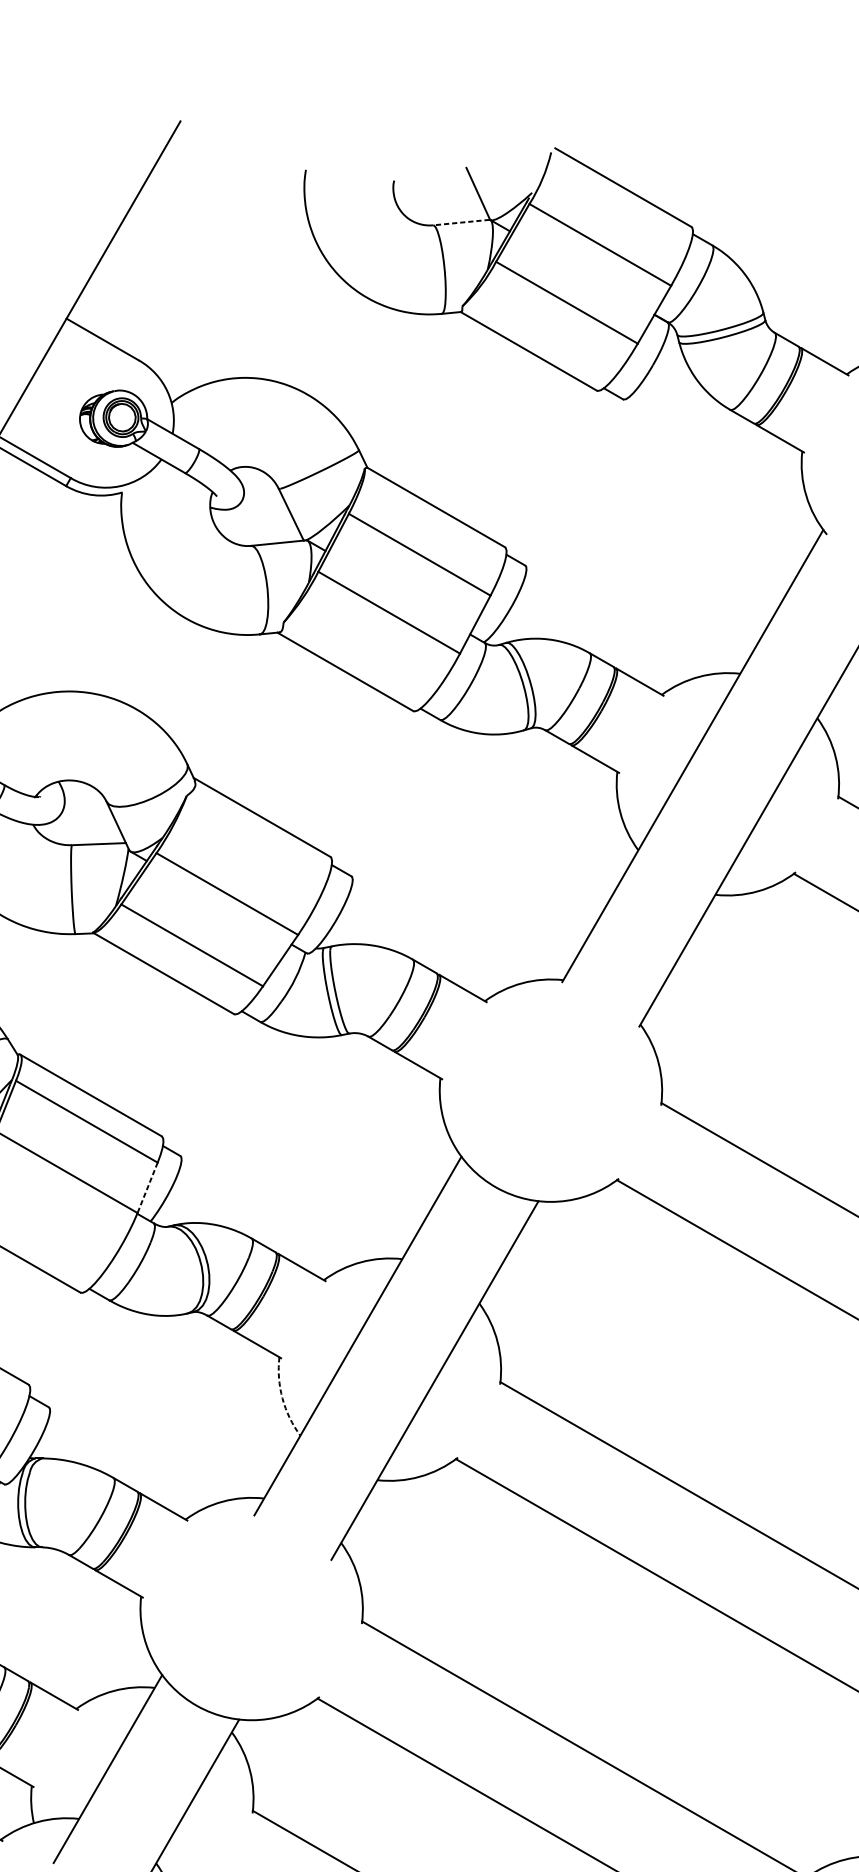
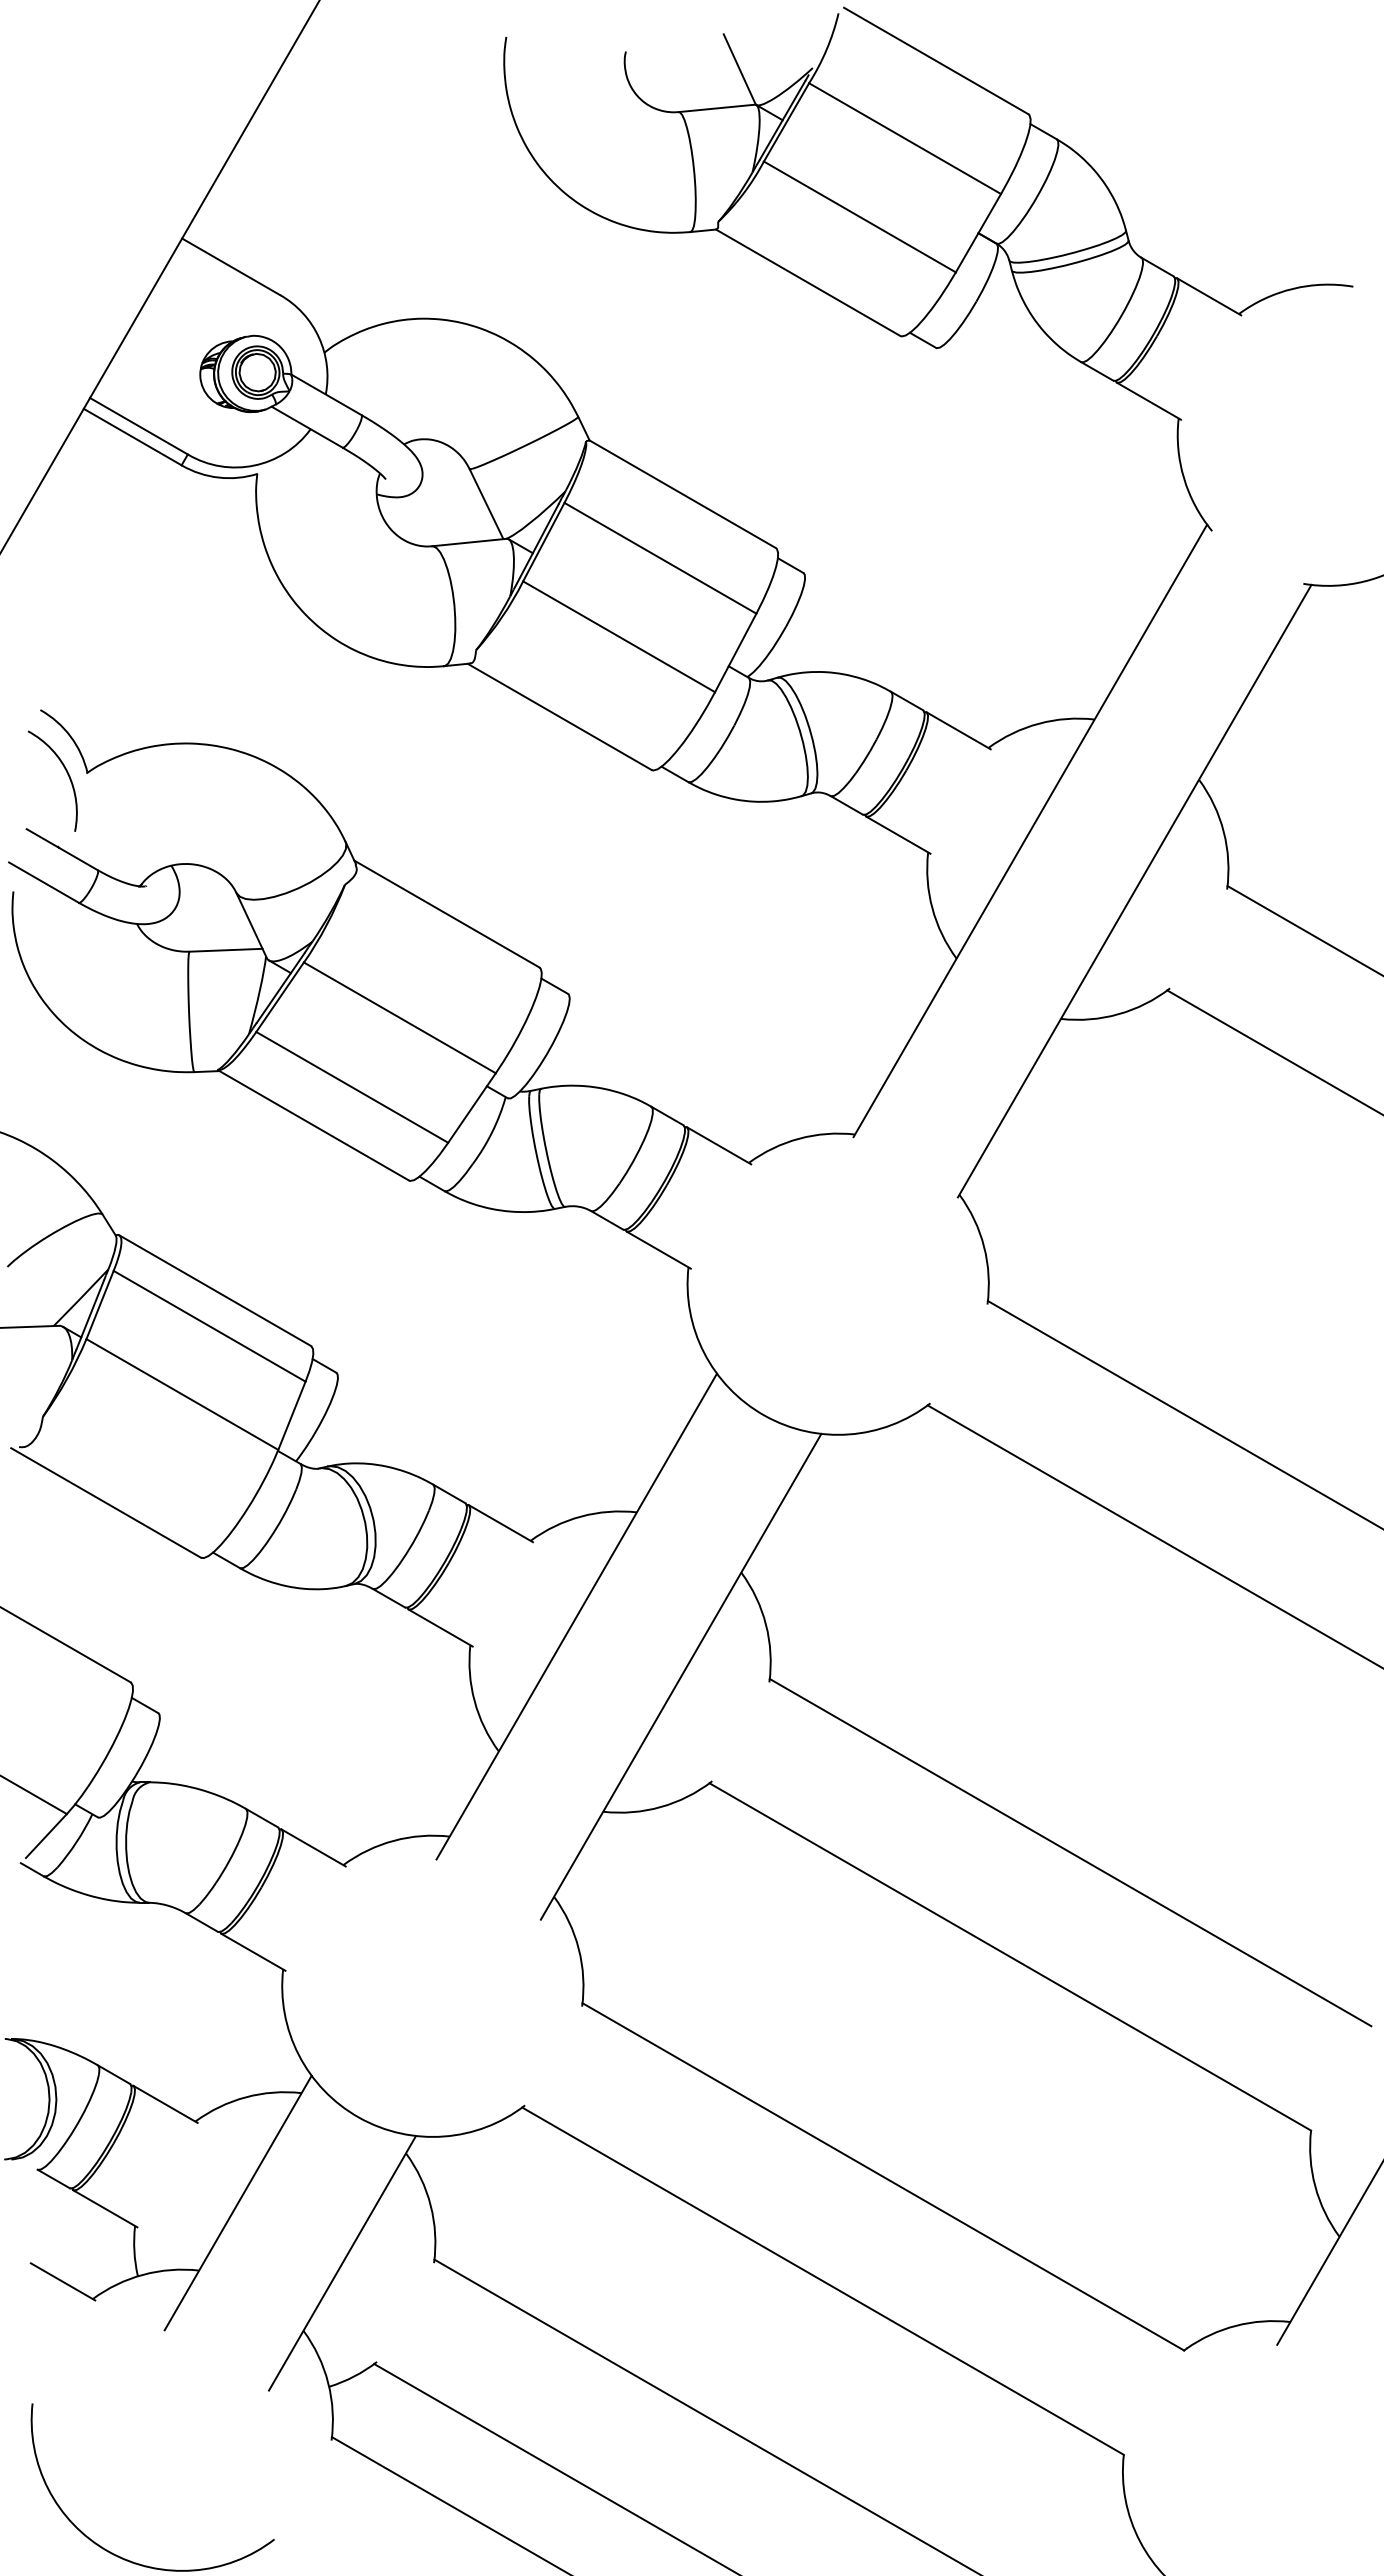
line: (461, 222) -> (716, 108), dashed -> solid
line: (147, 1187) -> (291, 1415), dashed -> solid
arc: (282, 1398) -> (474, 1701), dashed -> solid

